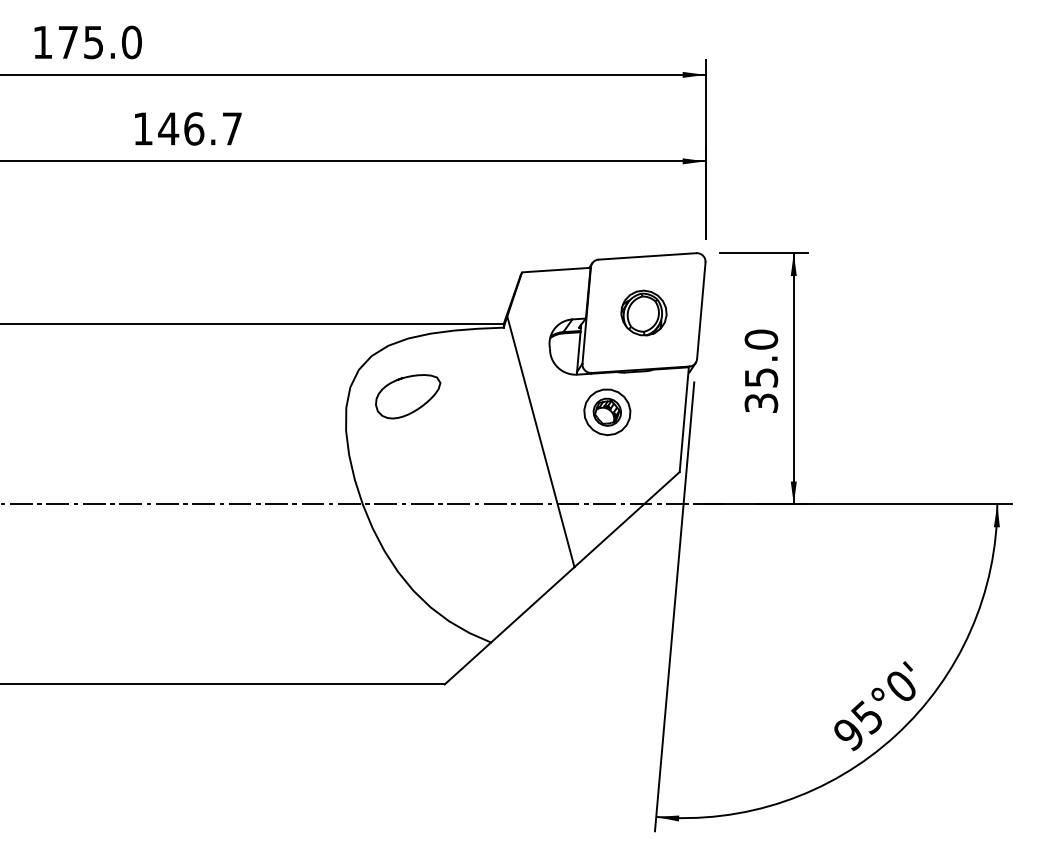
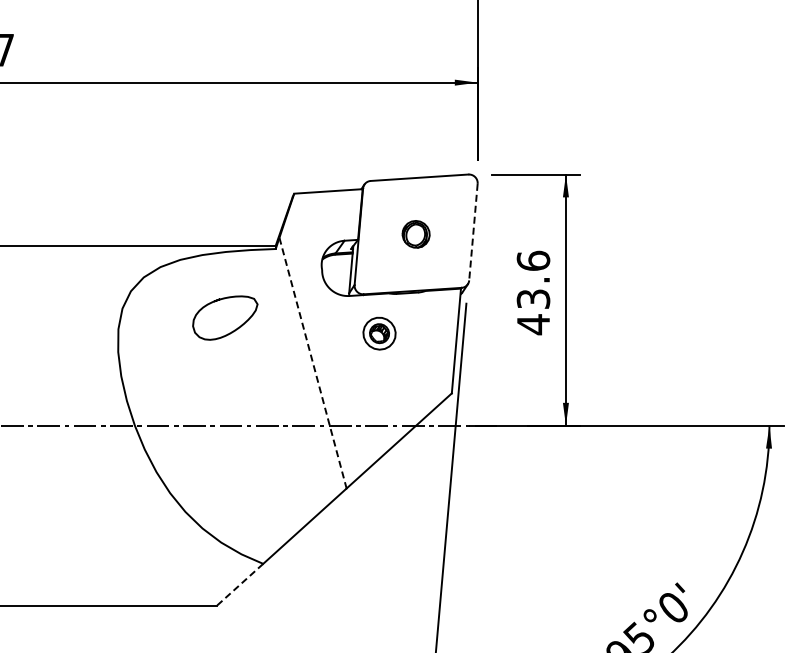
line: (701, 311) -> (473, 232), solid -> dashed
part: (643, 312) -> (415, 233), size x0.6
text: (761, 371) -> (533, 292), 35.0 -> 43.6
curve: (415, 409) -> (232, 330), moved
part: (607, 412) -> (379, 333), size x0.7
line: (540, 441) -> (312, 362), solid -> dashed
line: (467, 663) -> (239, 584), solid -> dashed

